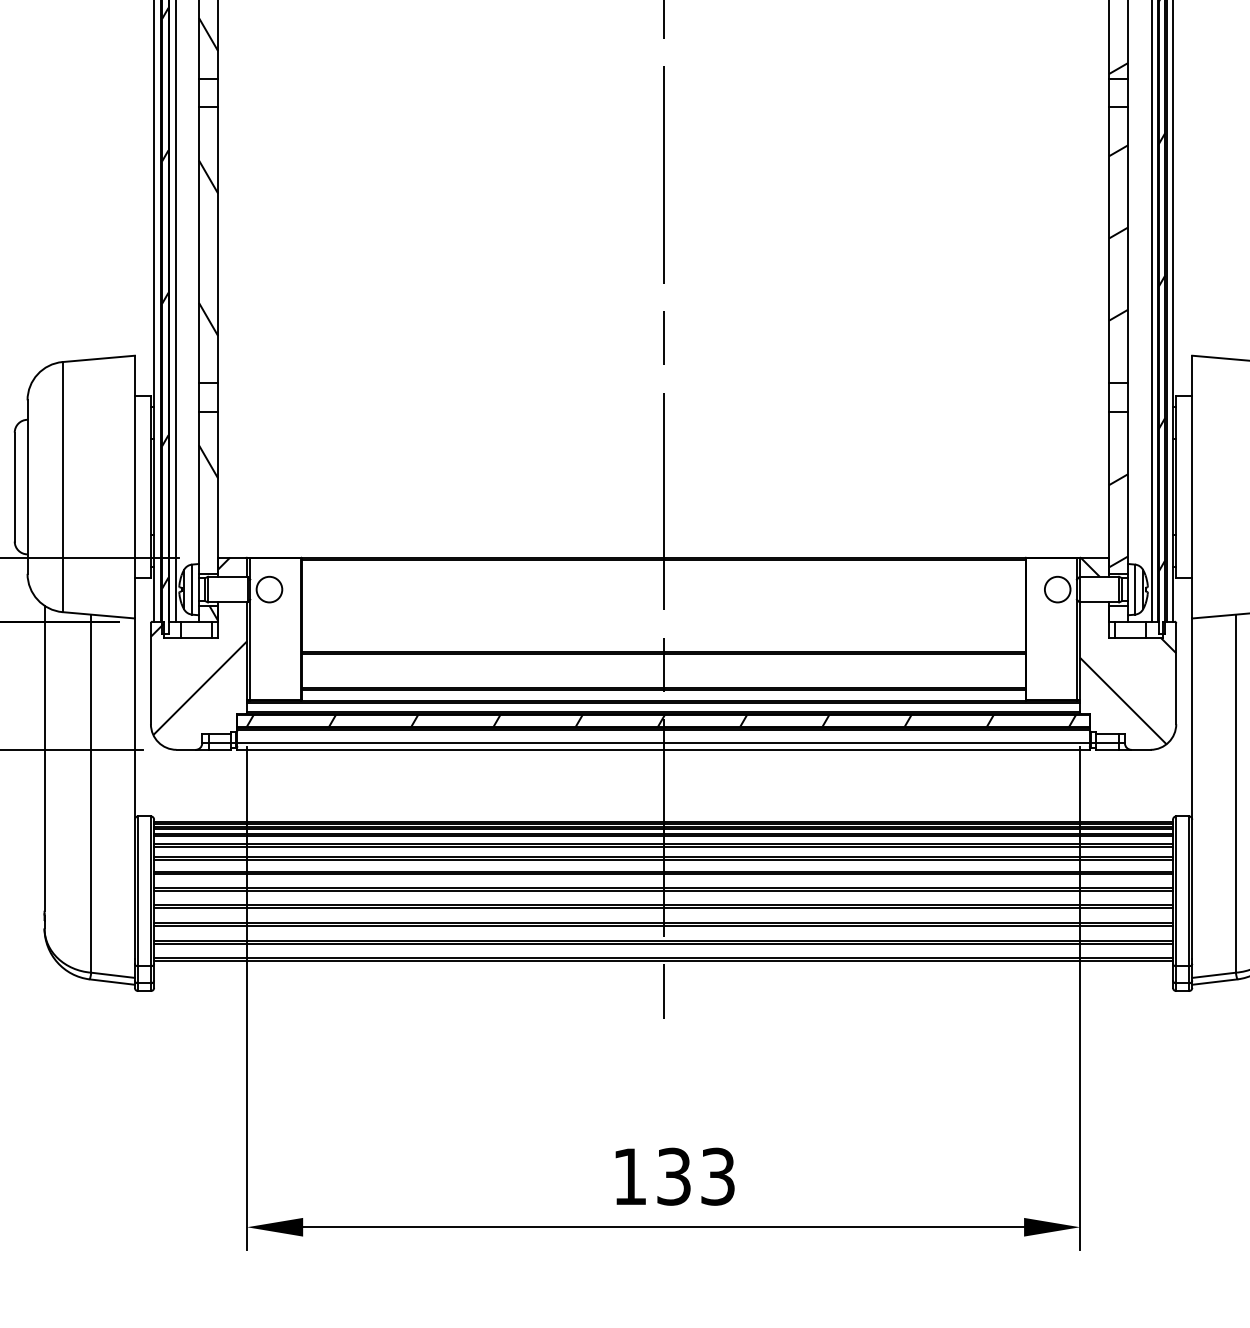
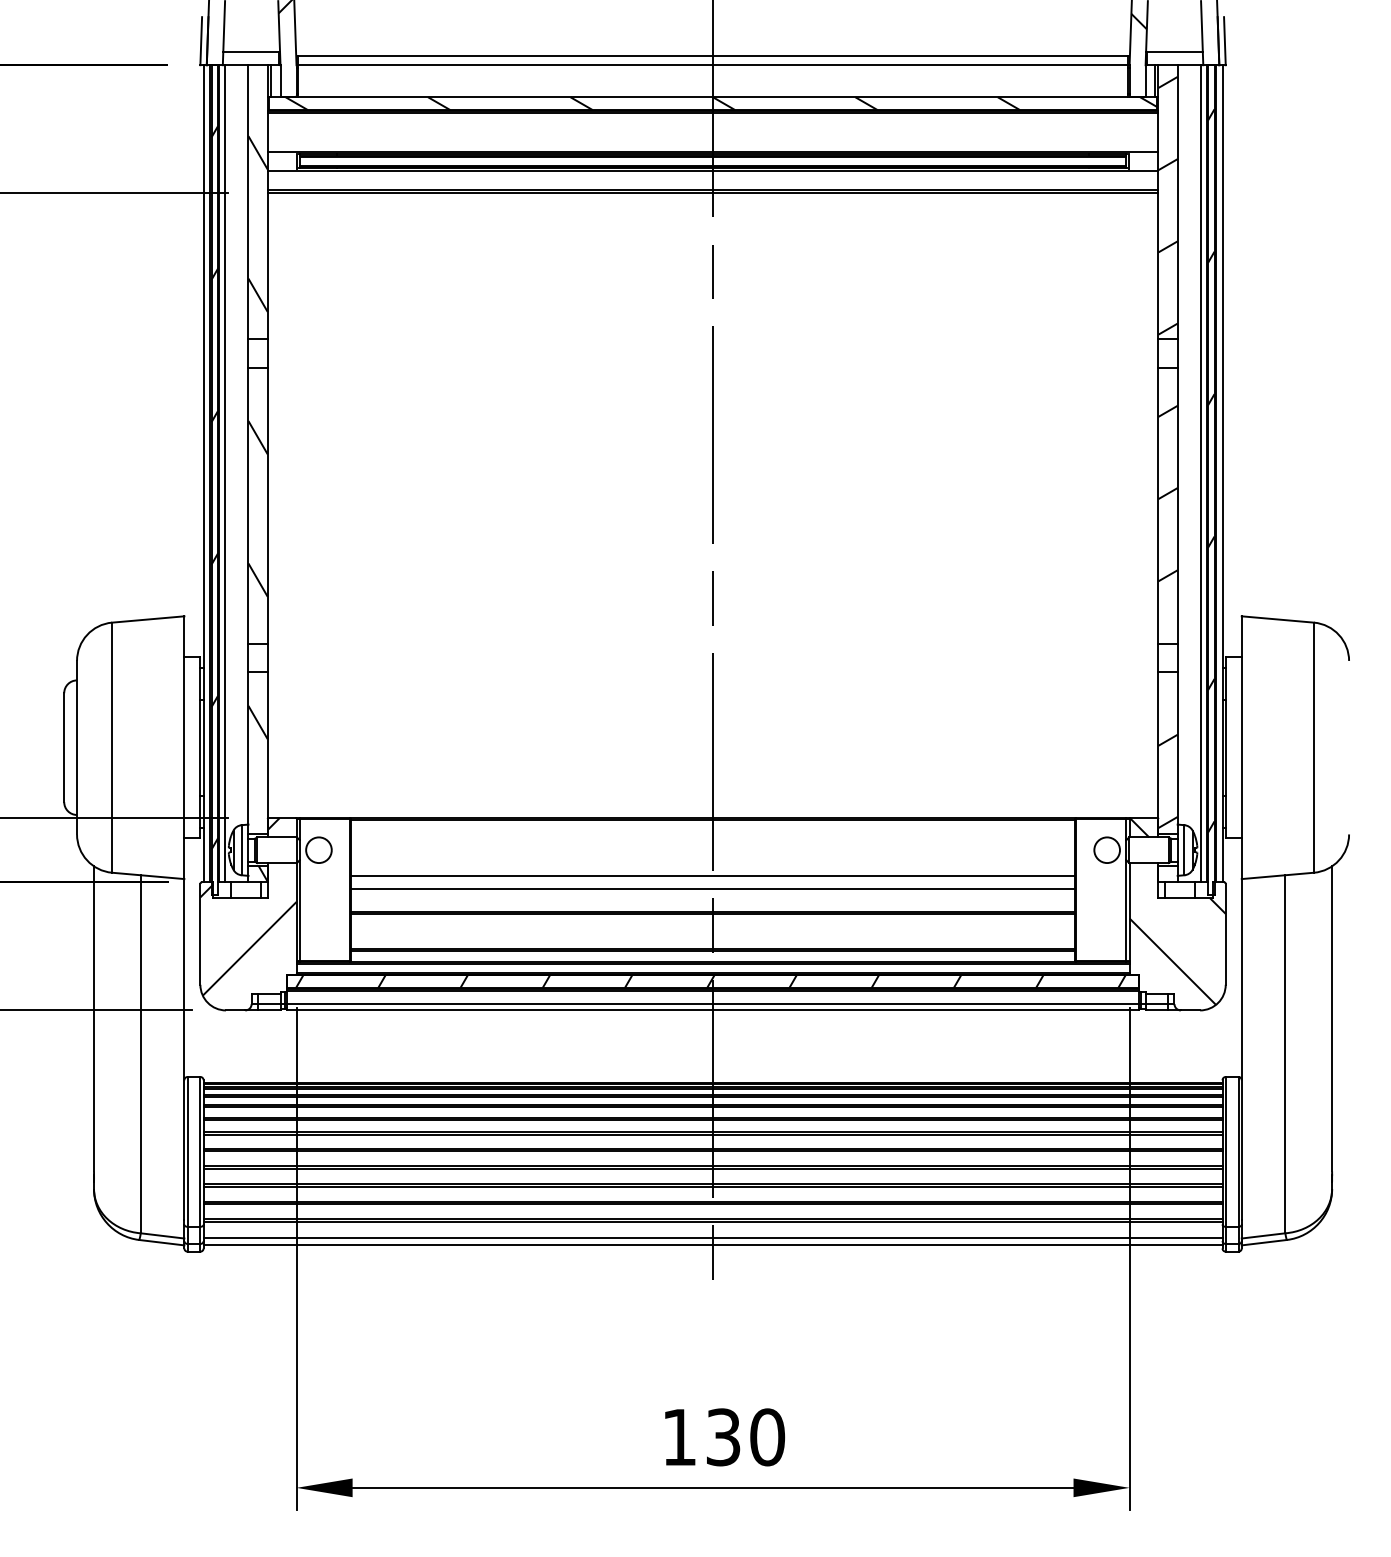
line: (664, 614) -> (713, 875), added
line: (664, 627) -> (713, 888), added
line: (663, 977) -> (712, 1238), added
line: (663, 984) -> (712, 1245), added
text: (718, 1176) -> (767, 1437), 133 -> 130

